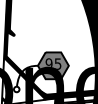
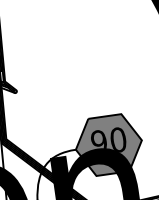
text: (57, 63) -> (116, 138), 95 -> 90

